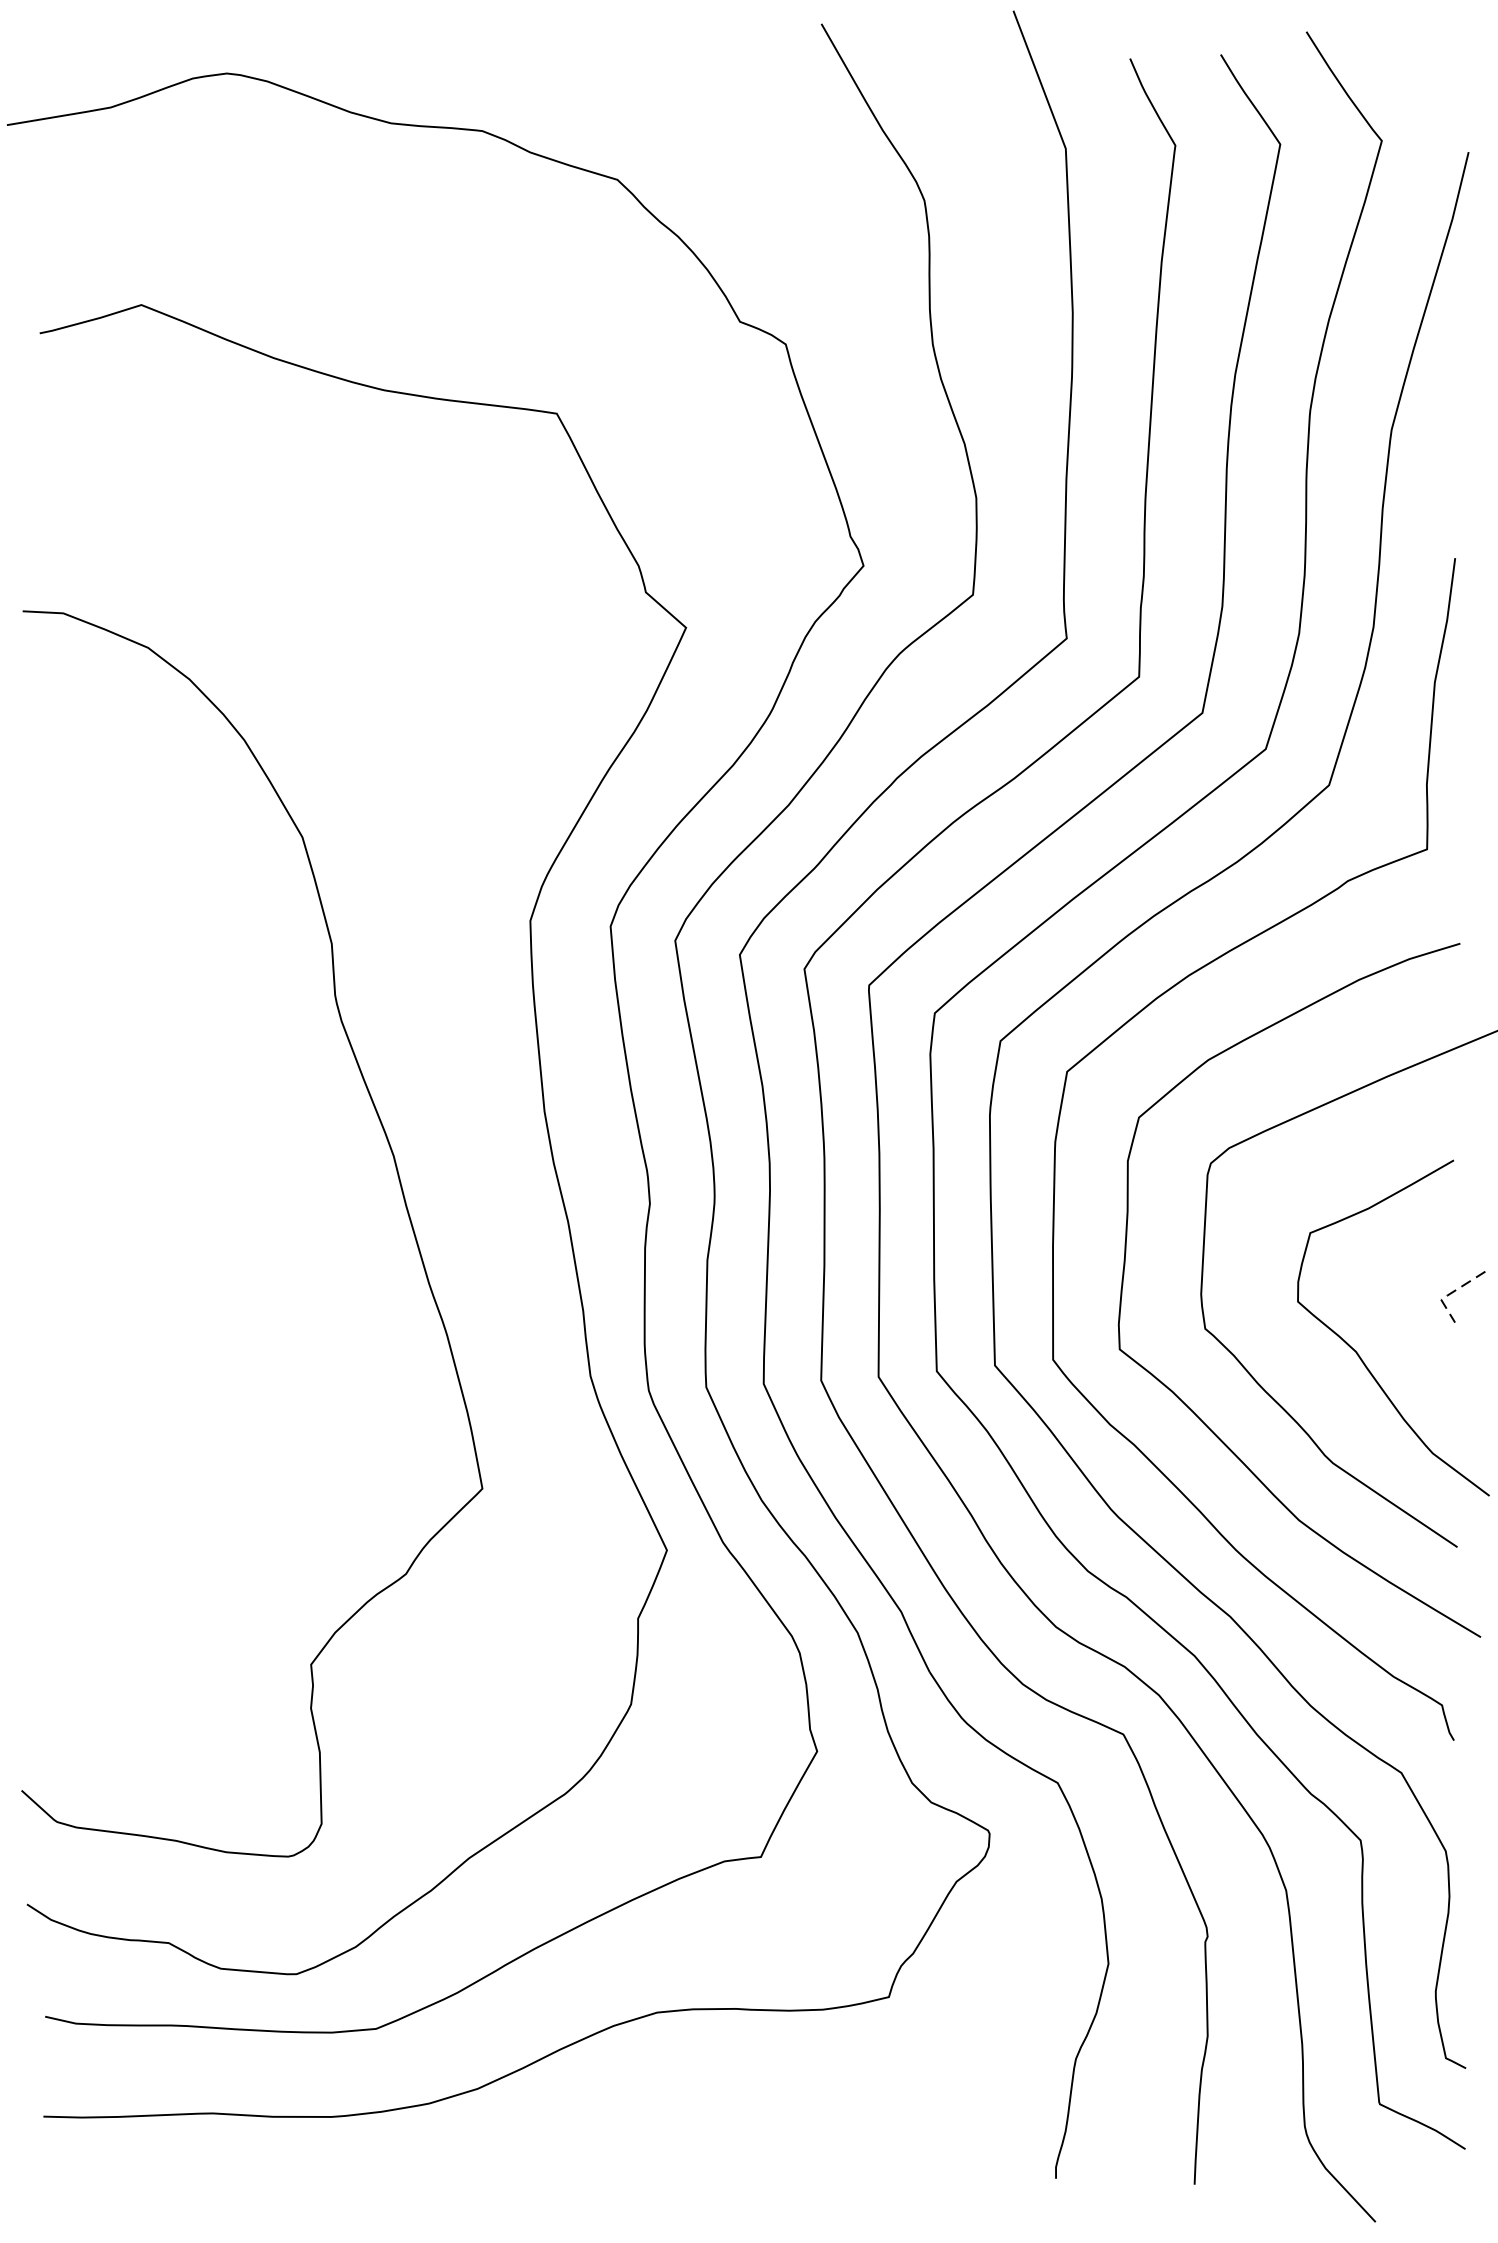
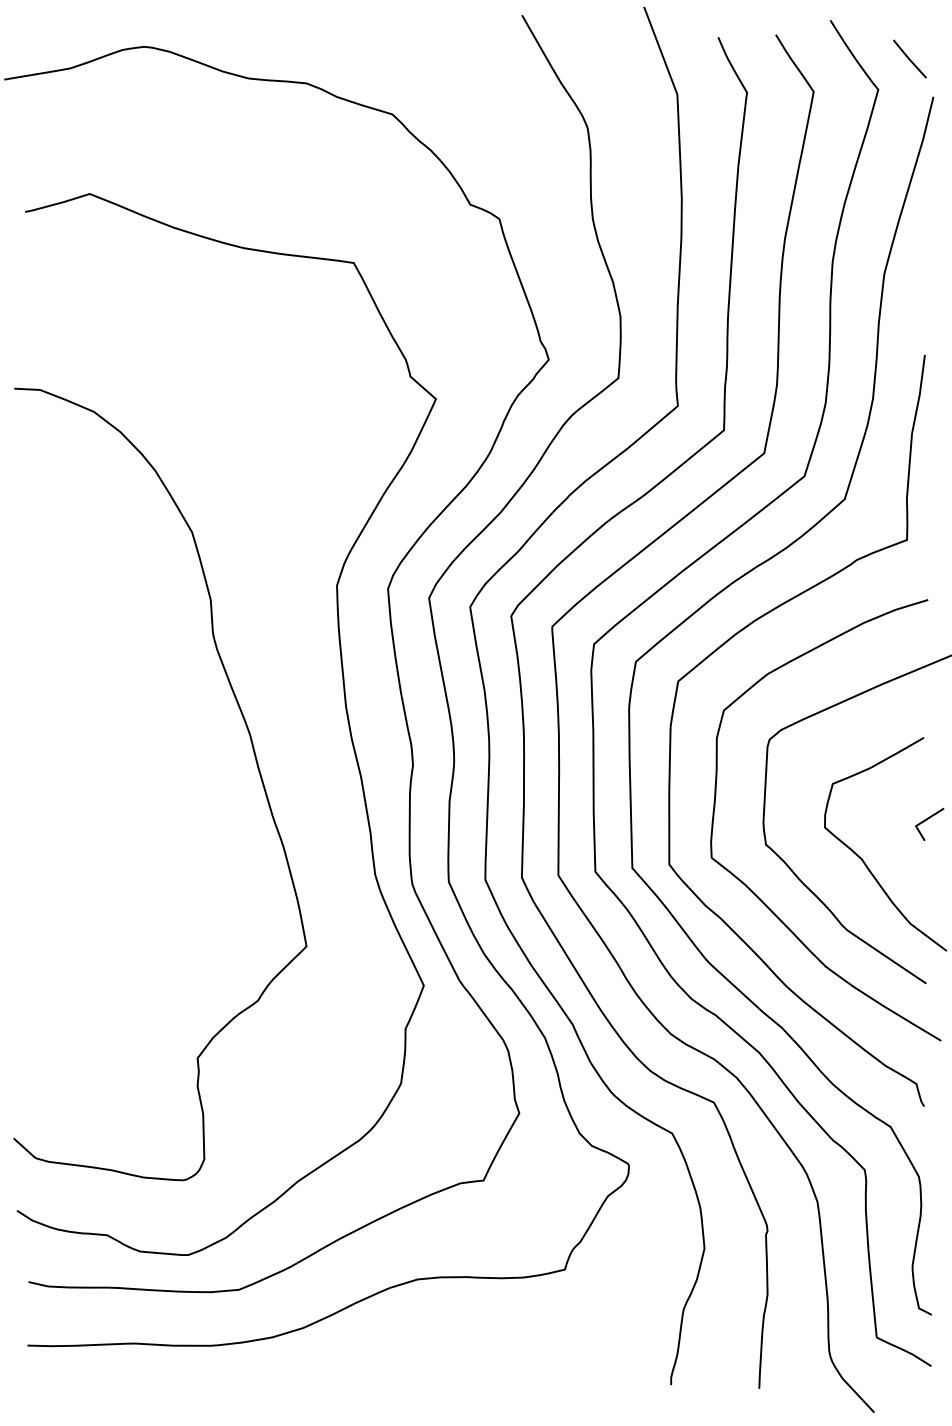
line: (1430, 91) -> (909, 58), added
line: (1449, 1293) -> (921, 822), dashed -> solid

